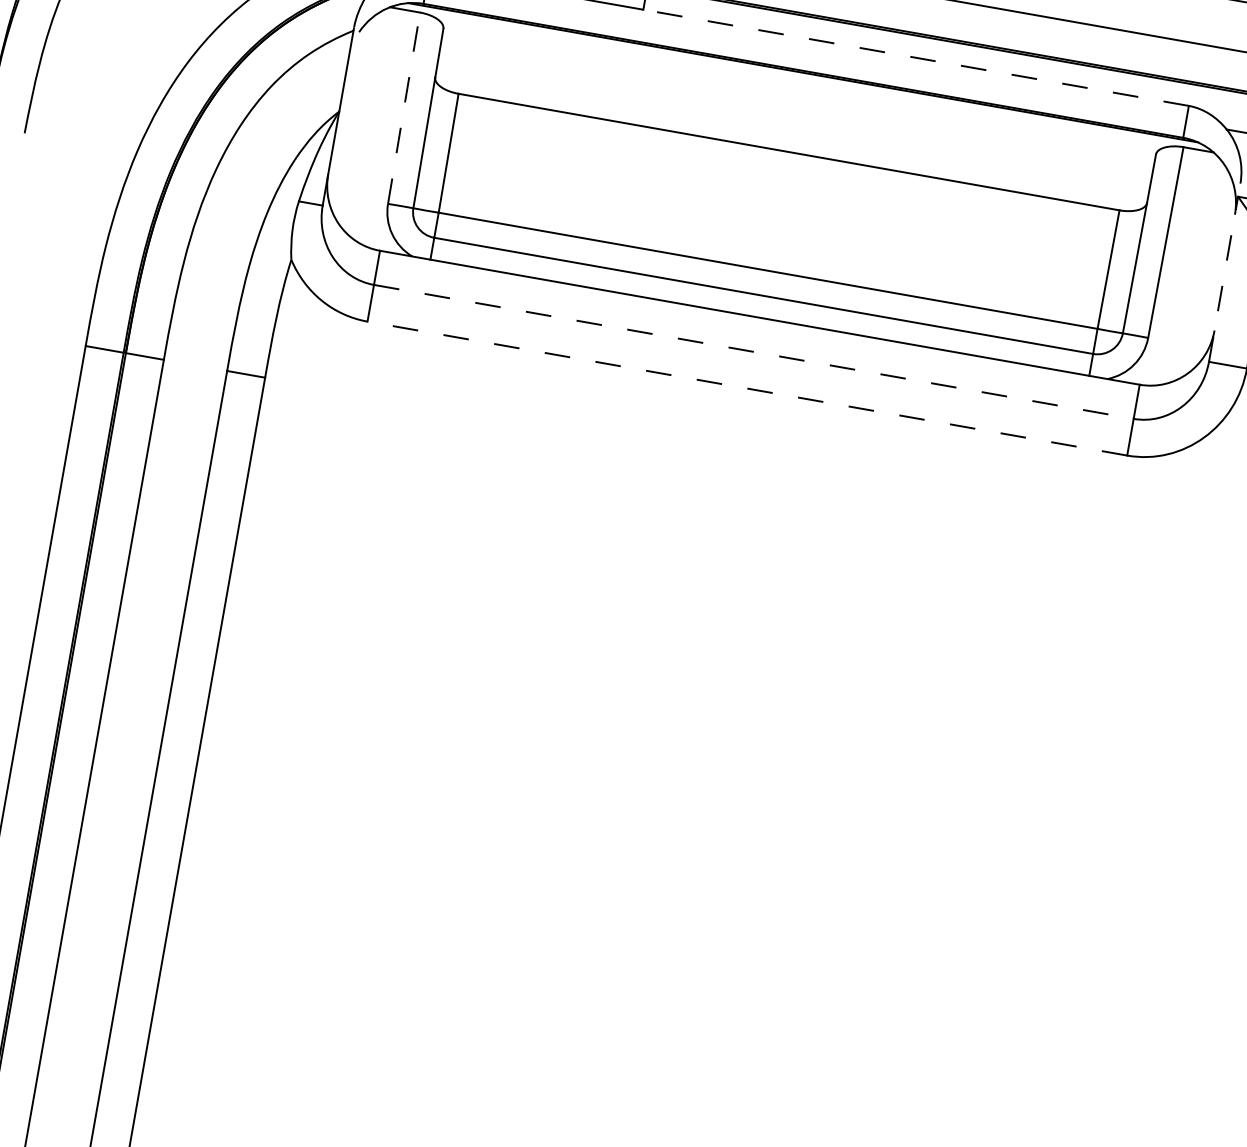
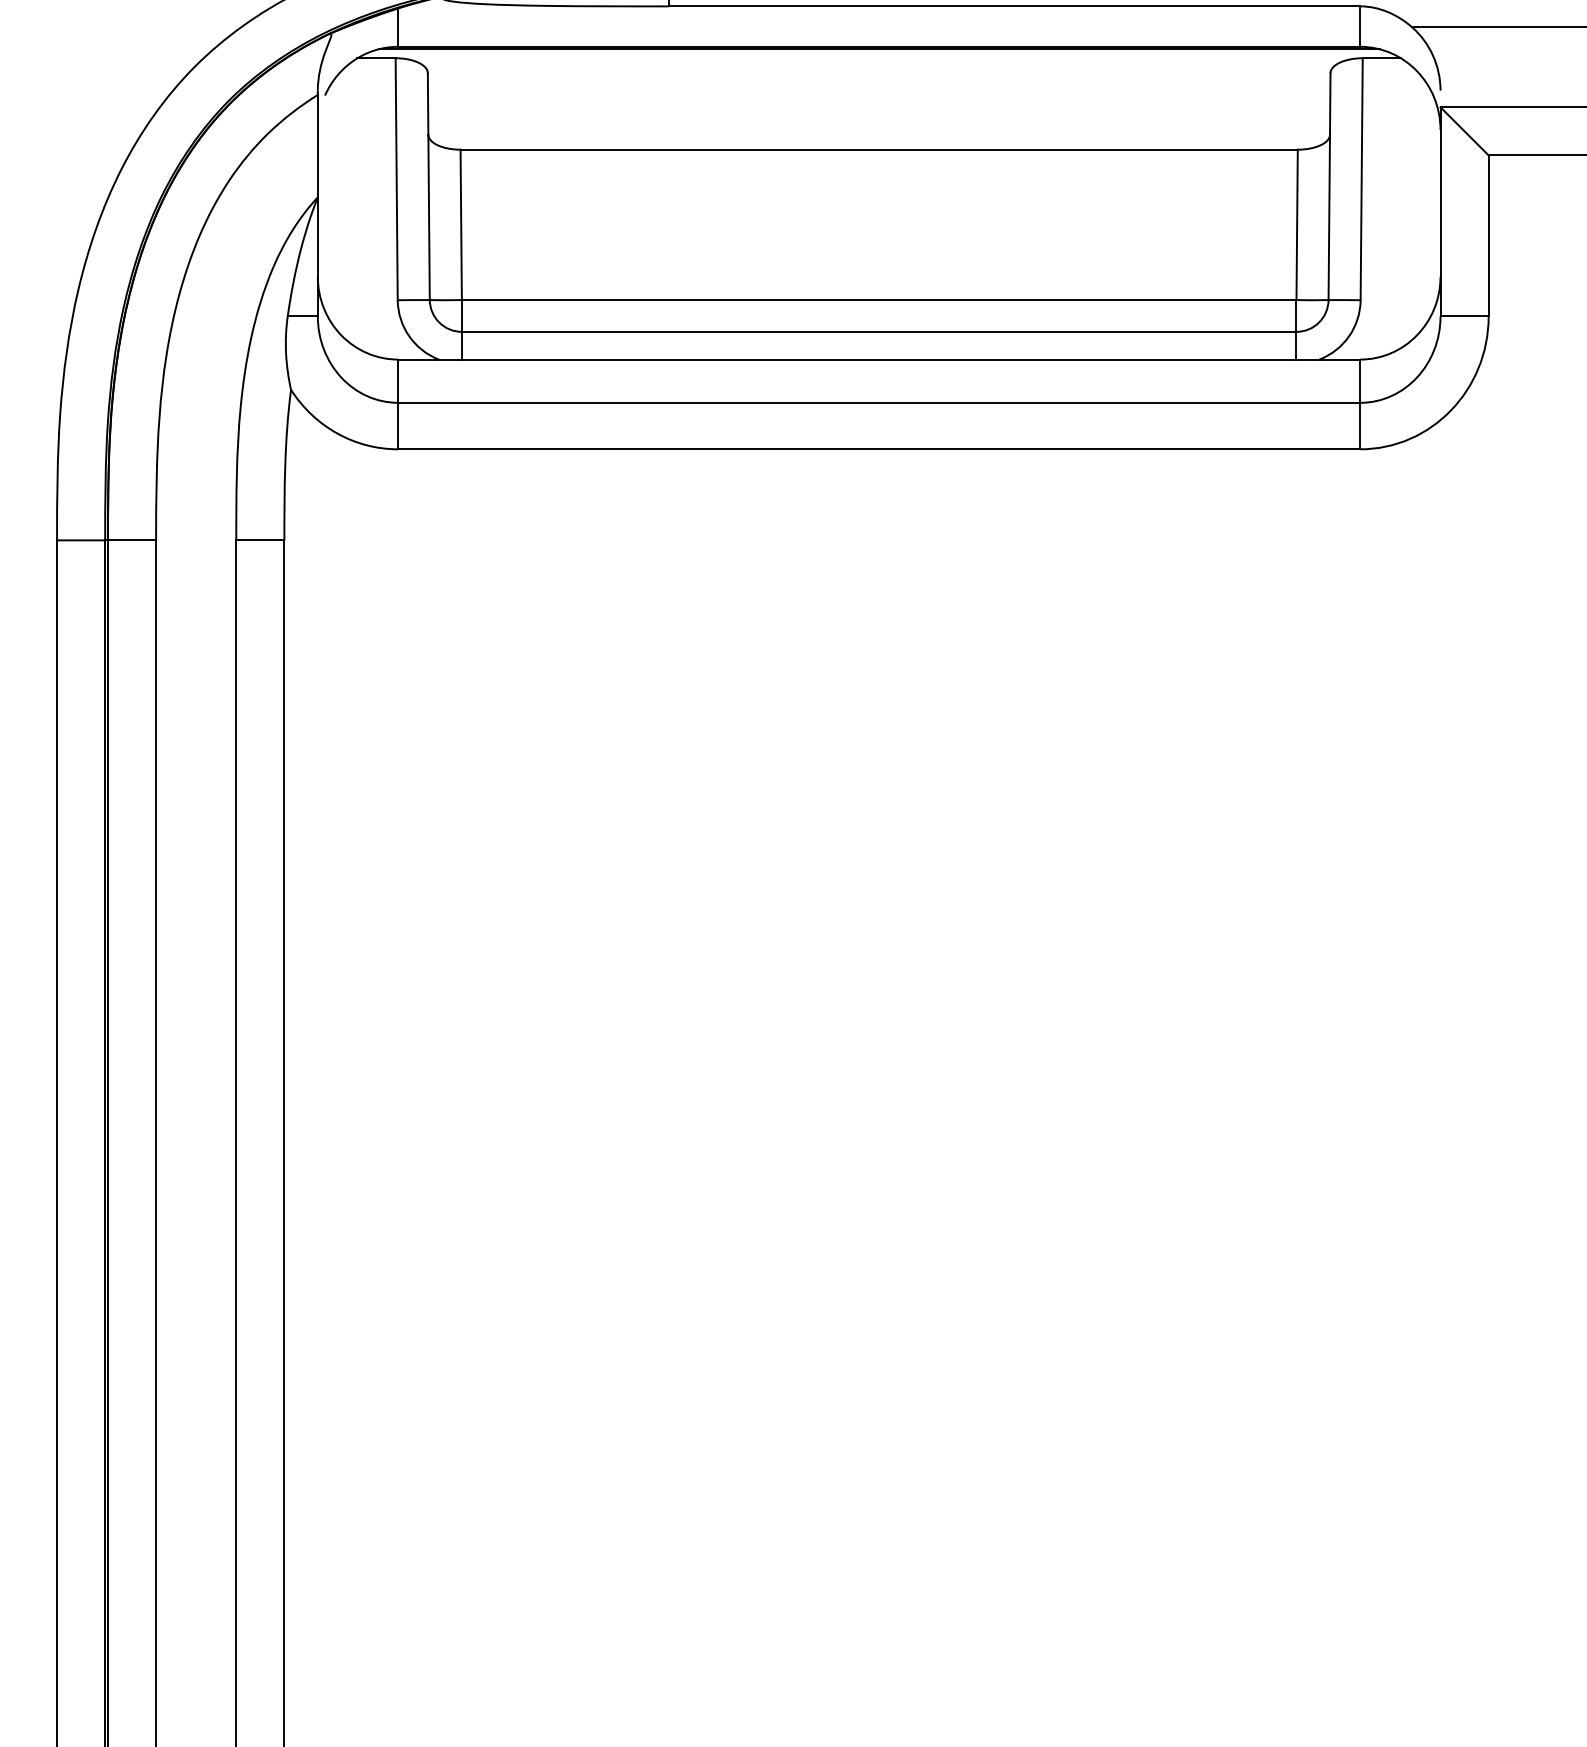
line: (915, 57) -> (1014, 6), dashed -> solid
line: (403, 108) -> (396, 179), dashed -> solid
line: (1223, 278) -> (1440, 211), dashed -> solid
line: (754, 351) -> (879, 402), dashed -> solid
line: (746, 388) -> (878, 449), dashed -> solid

